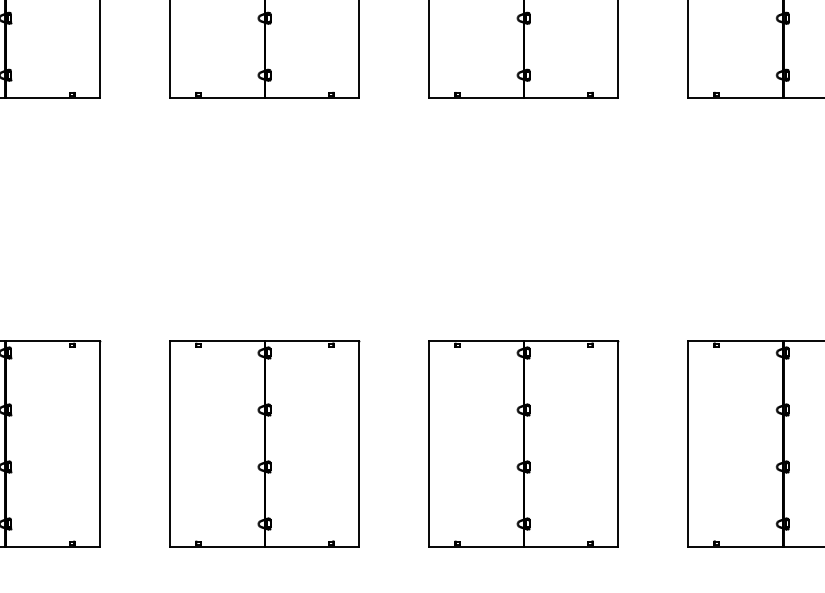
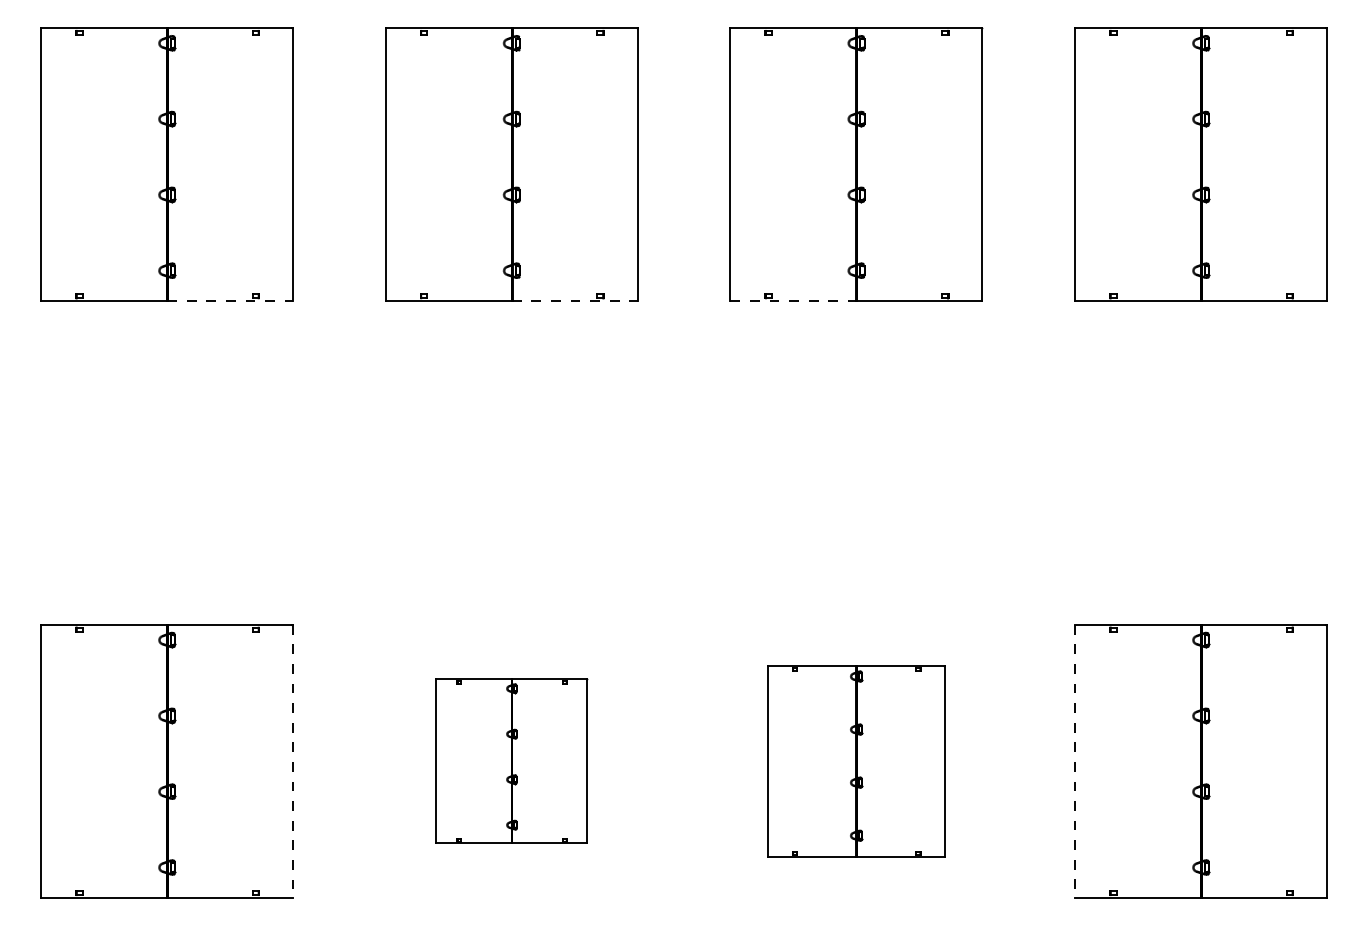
line: (53, 98) -> (230, 301), solid -> dashed
line: (311, 98) -> (574, 301), solid -> dashed
line: (476, 98) -> (793, 301), solid -> dashed
line: (99, 444) -> (292, 761), solid -> dashed
part: (264, 444) -> (511, 761), size x0.6
part: (523, 444) -> (856, 761), size x0.7
line: (688, 444) -> (1075, 761), solid -> dashed

